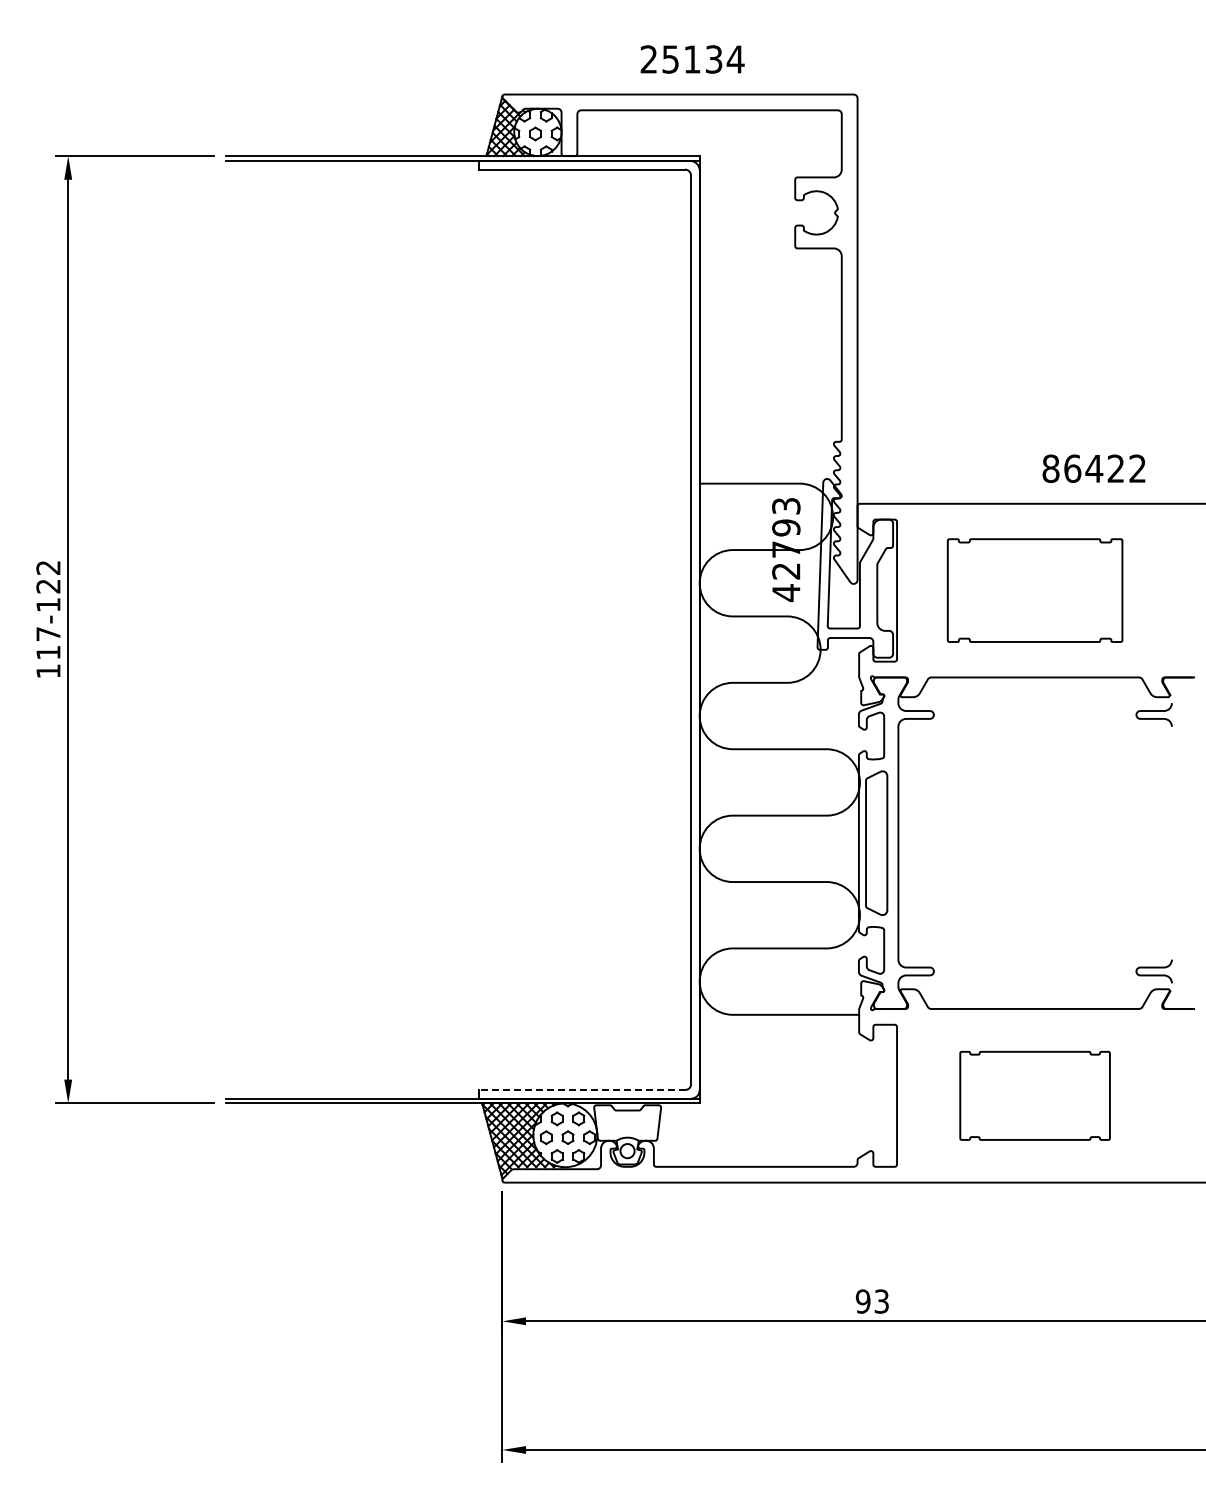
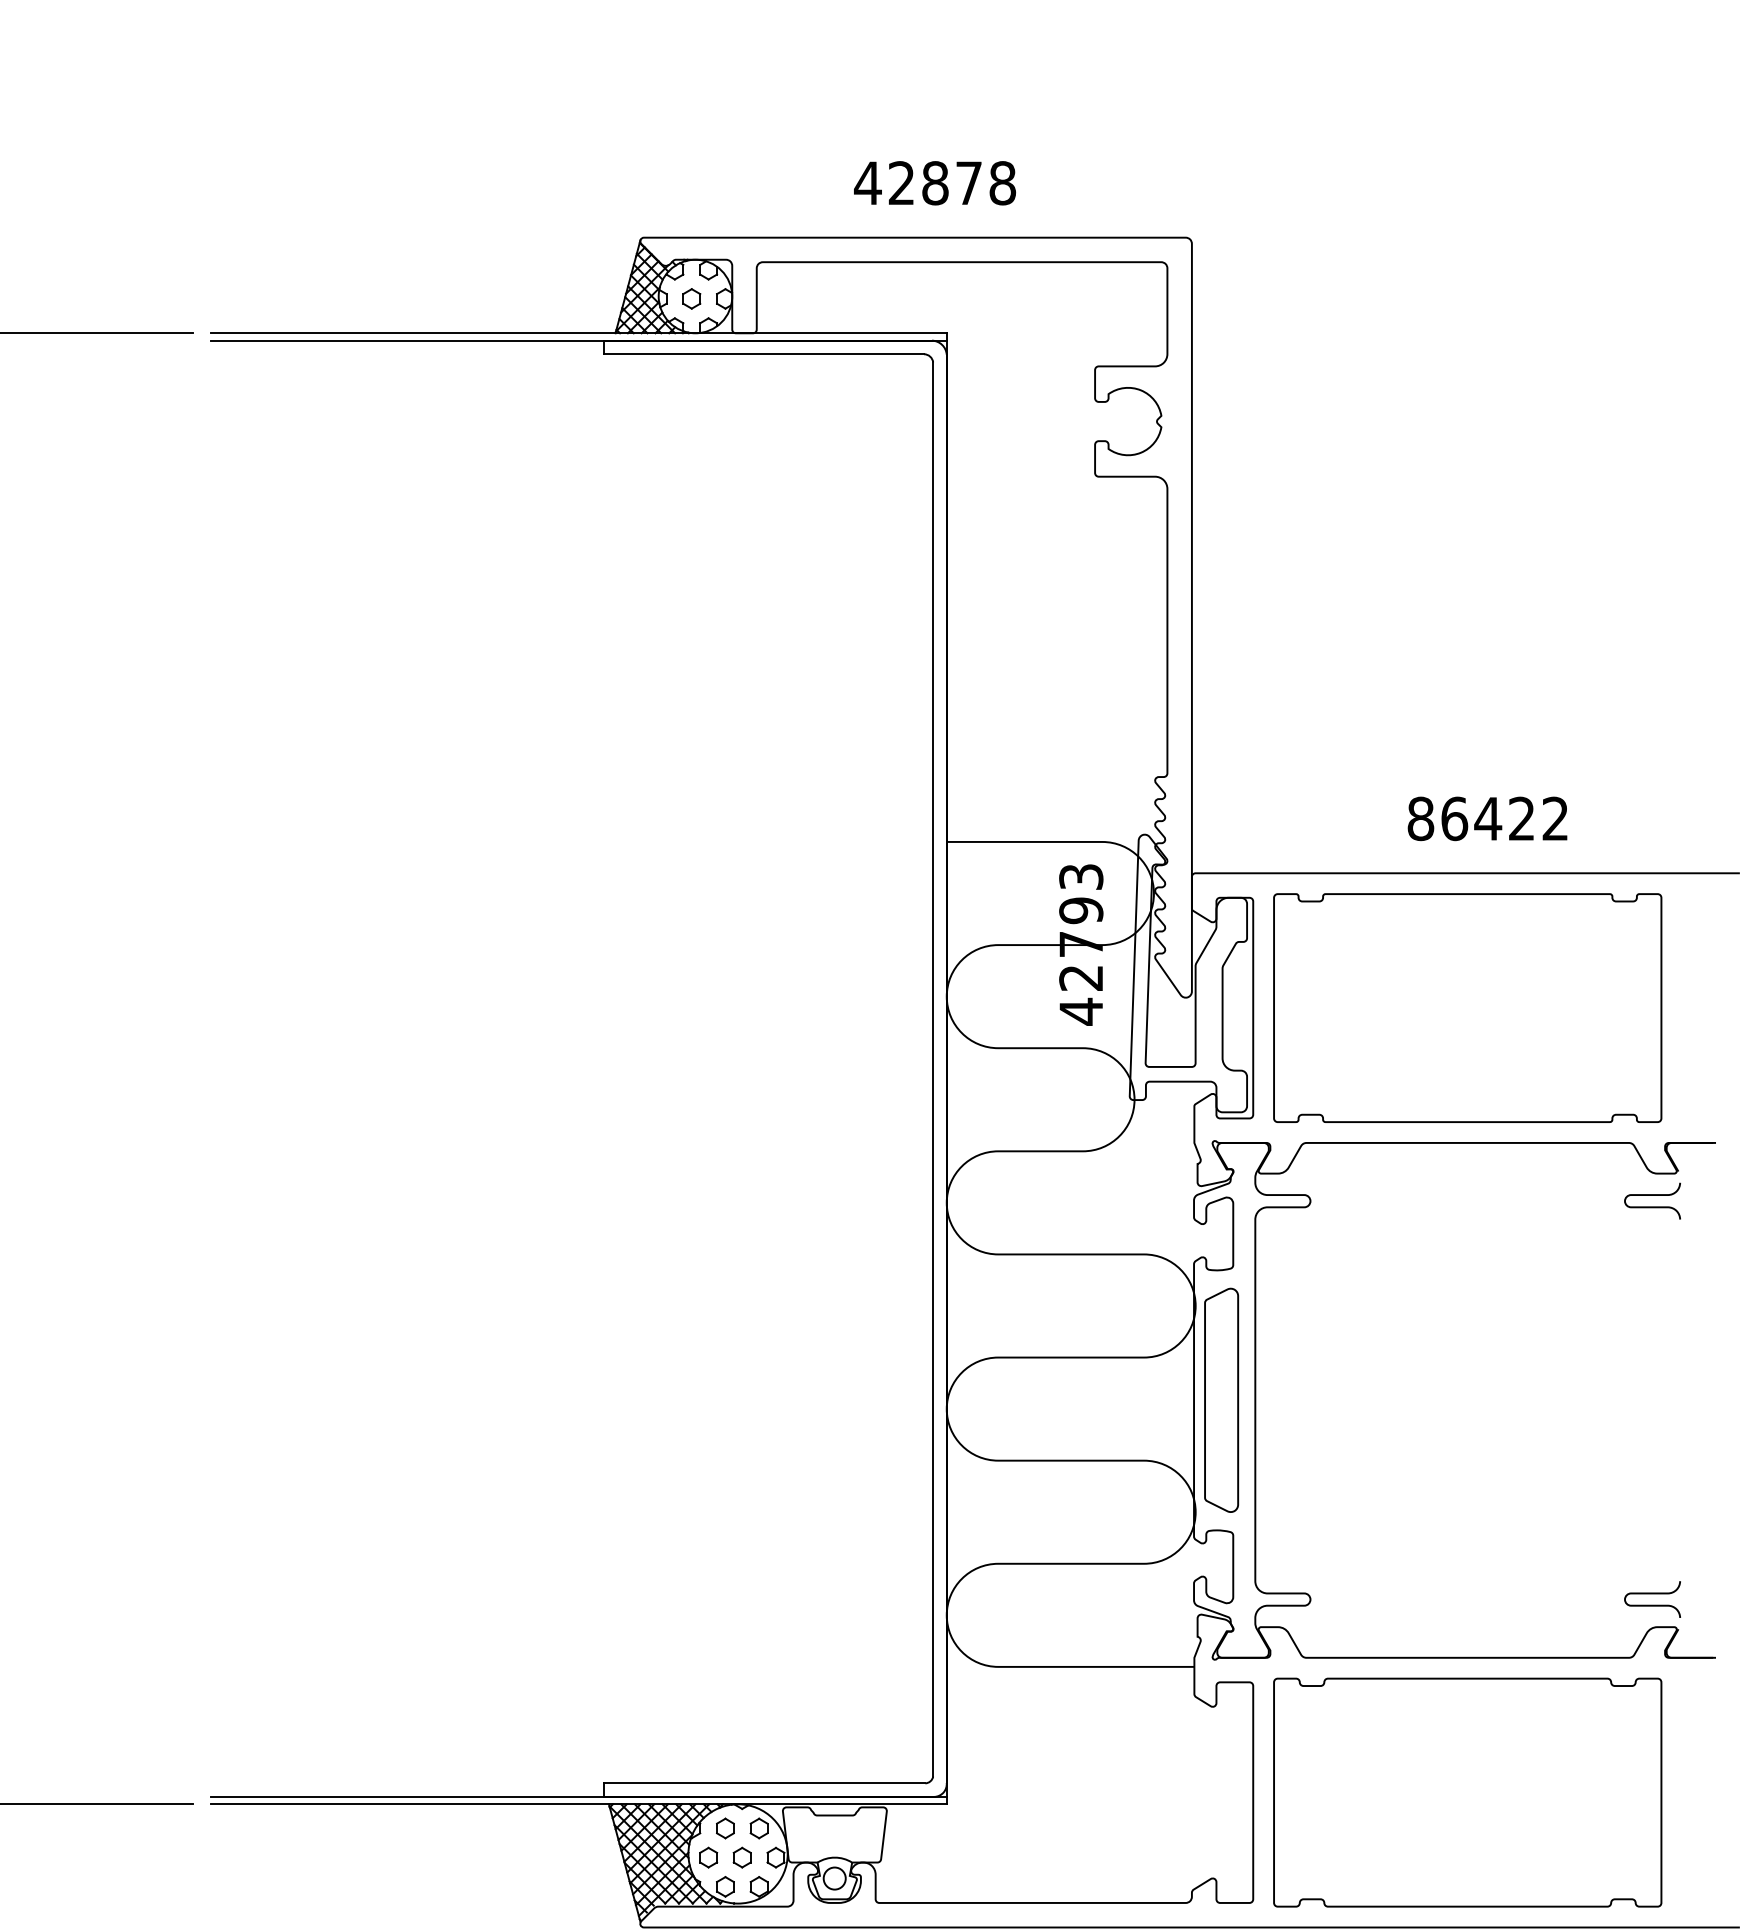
text: (692, 59) -> (935, 183), 25134 -> 42878
text: (1093, 468) -> (1486, 818), moved
part: (1034, 590) -> (1466, 1007), size x1.43
line: (582, 1089) -> (764, 1782), dashed -> solid
part: (1034, 1095) -> (1466, 1792), size x1.67

